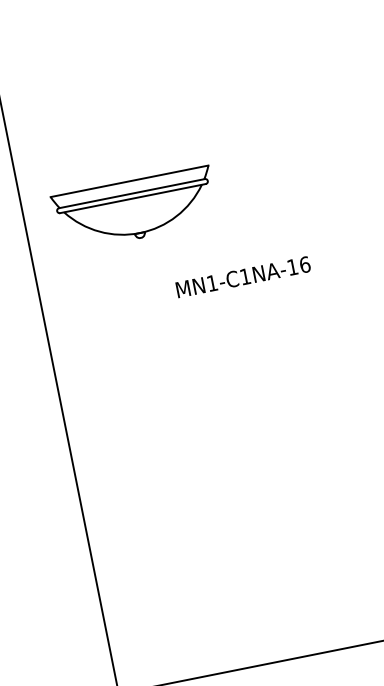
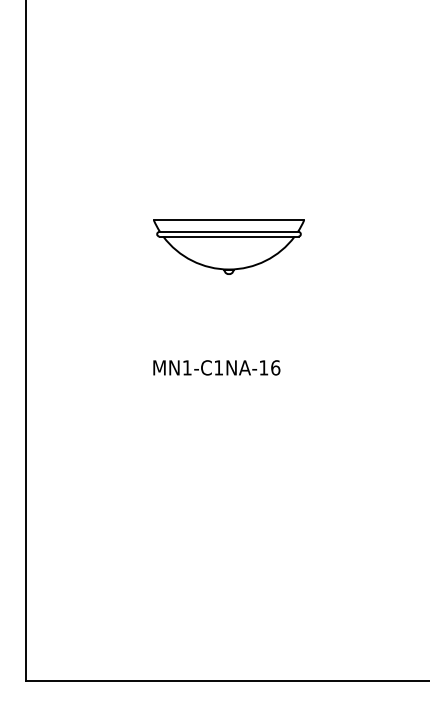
part: (134, 209) -> (228, 246), moved
text: (242, 276) -> (216, 367), moved

